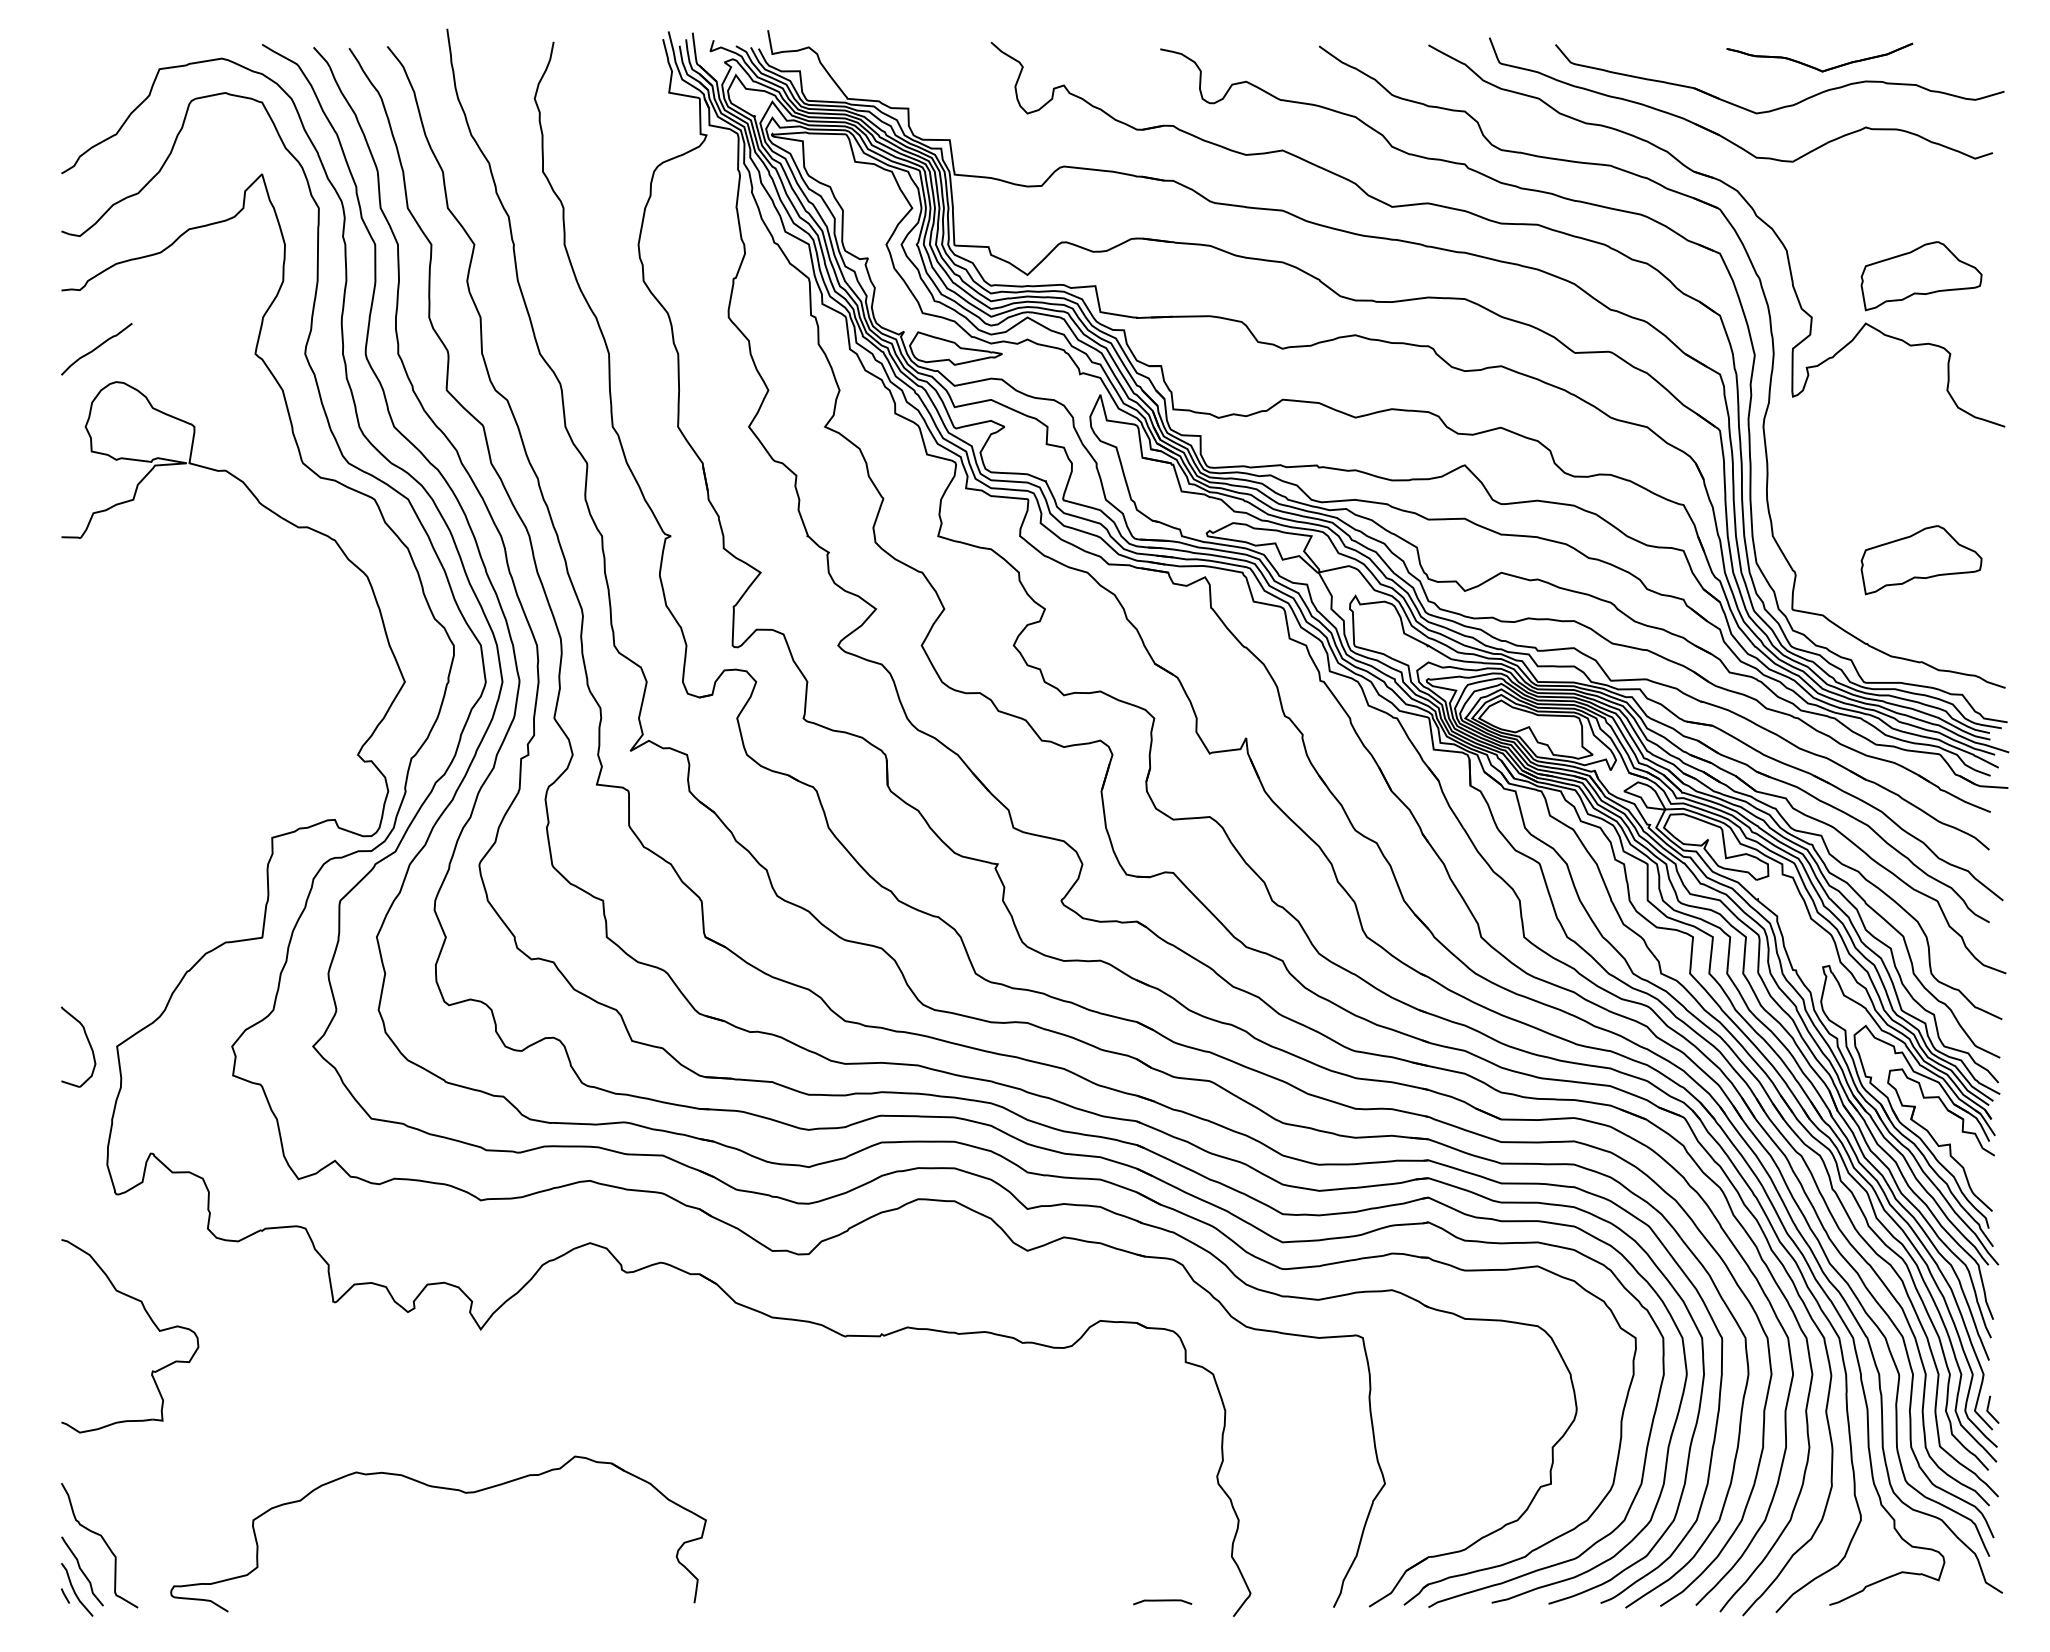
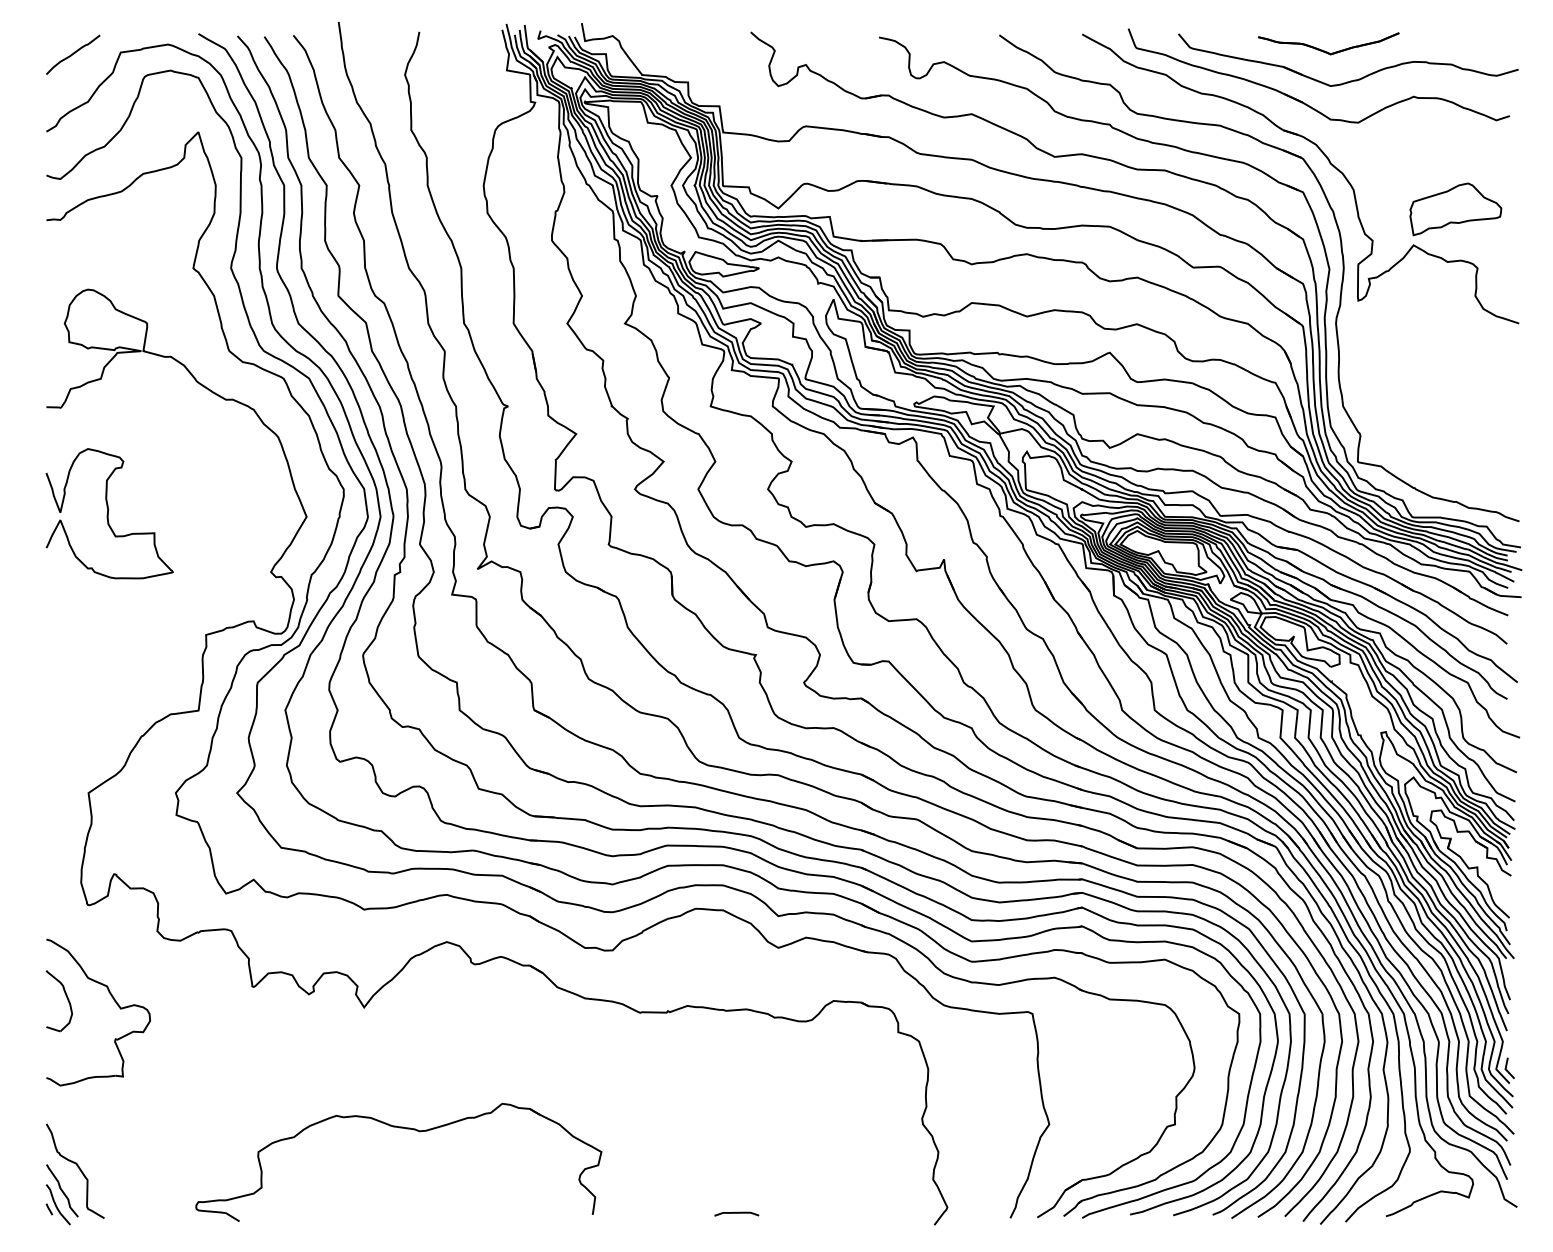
part: (1816, 67) -> (1326, 51), moved
curve: (96, 348) -> (72, 54), moved
part: (1921, 560) -> (1455, 424), removed
curve: (143, 677) -> (108, 513), added
part: (87, 1041) -> (66, 996), moved
part: (444, 1489) -> (403, 1128), moved
curve: (1162, 1601) -> (736, 1213), moved

